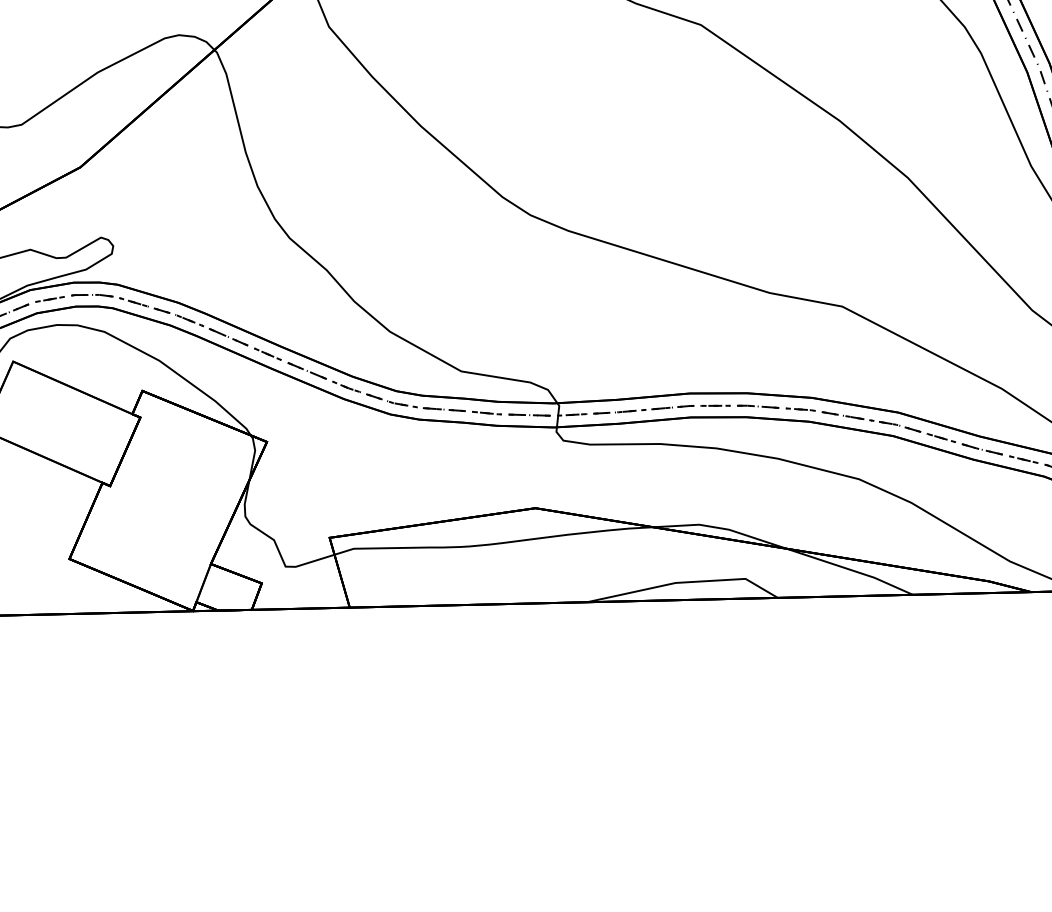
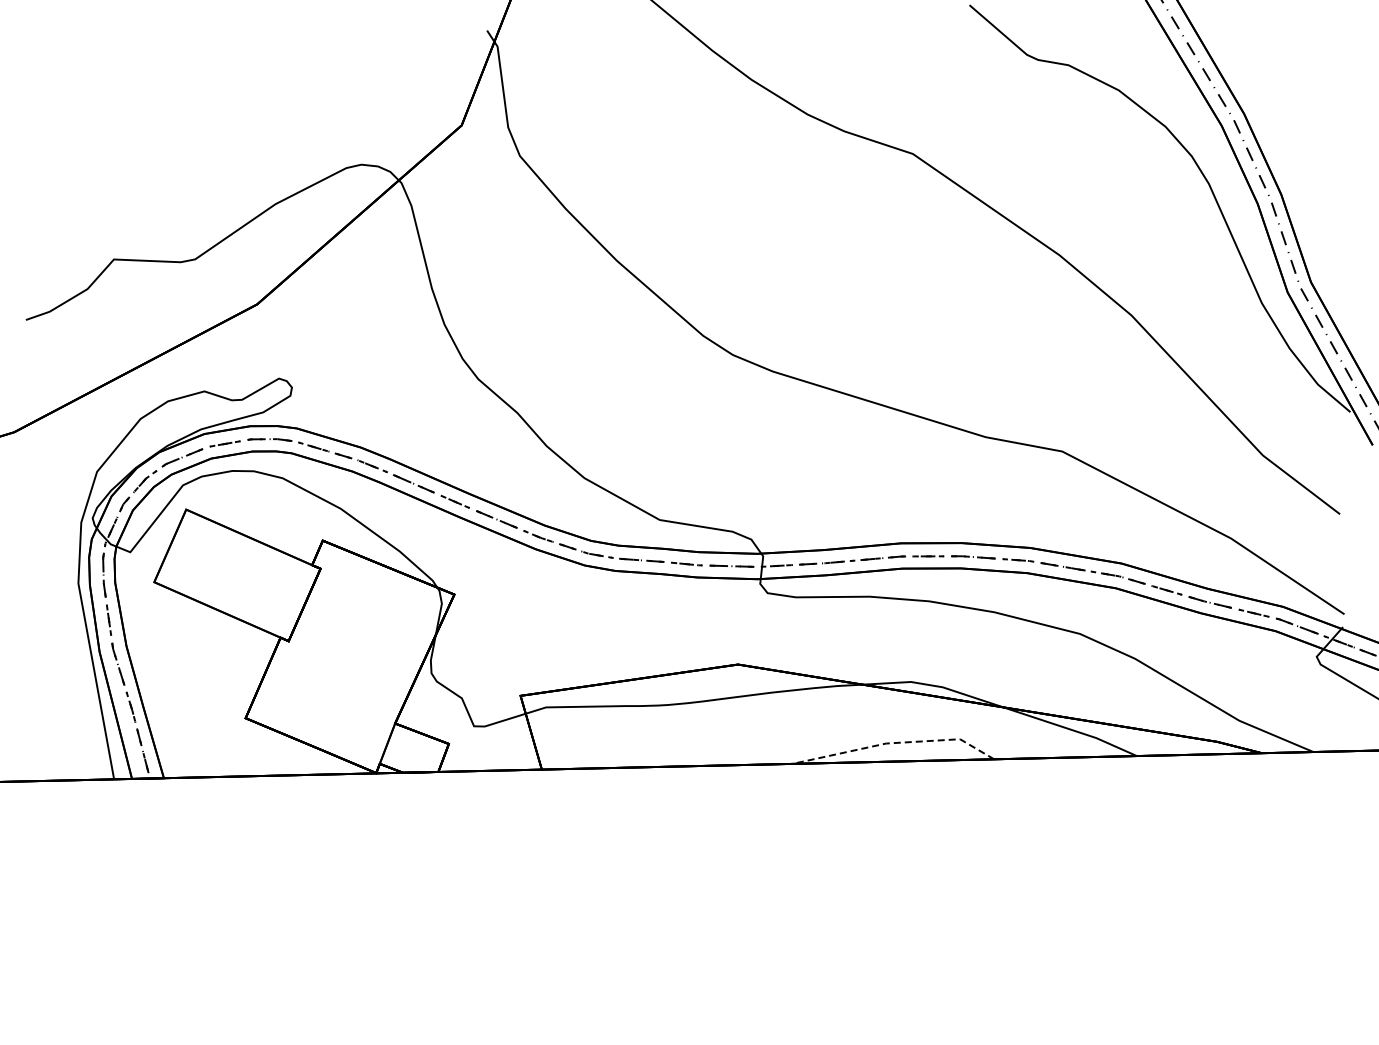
line: (684, 582) -> (895, 743), solid -> dashed

